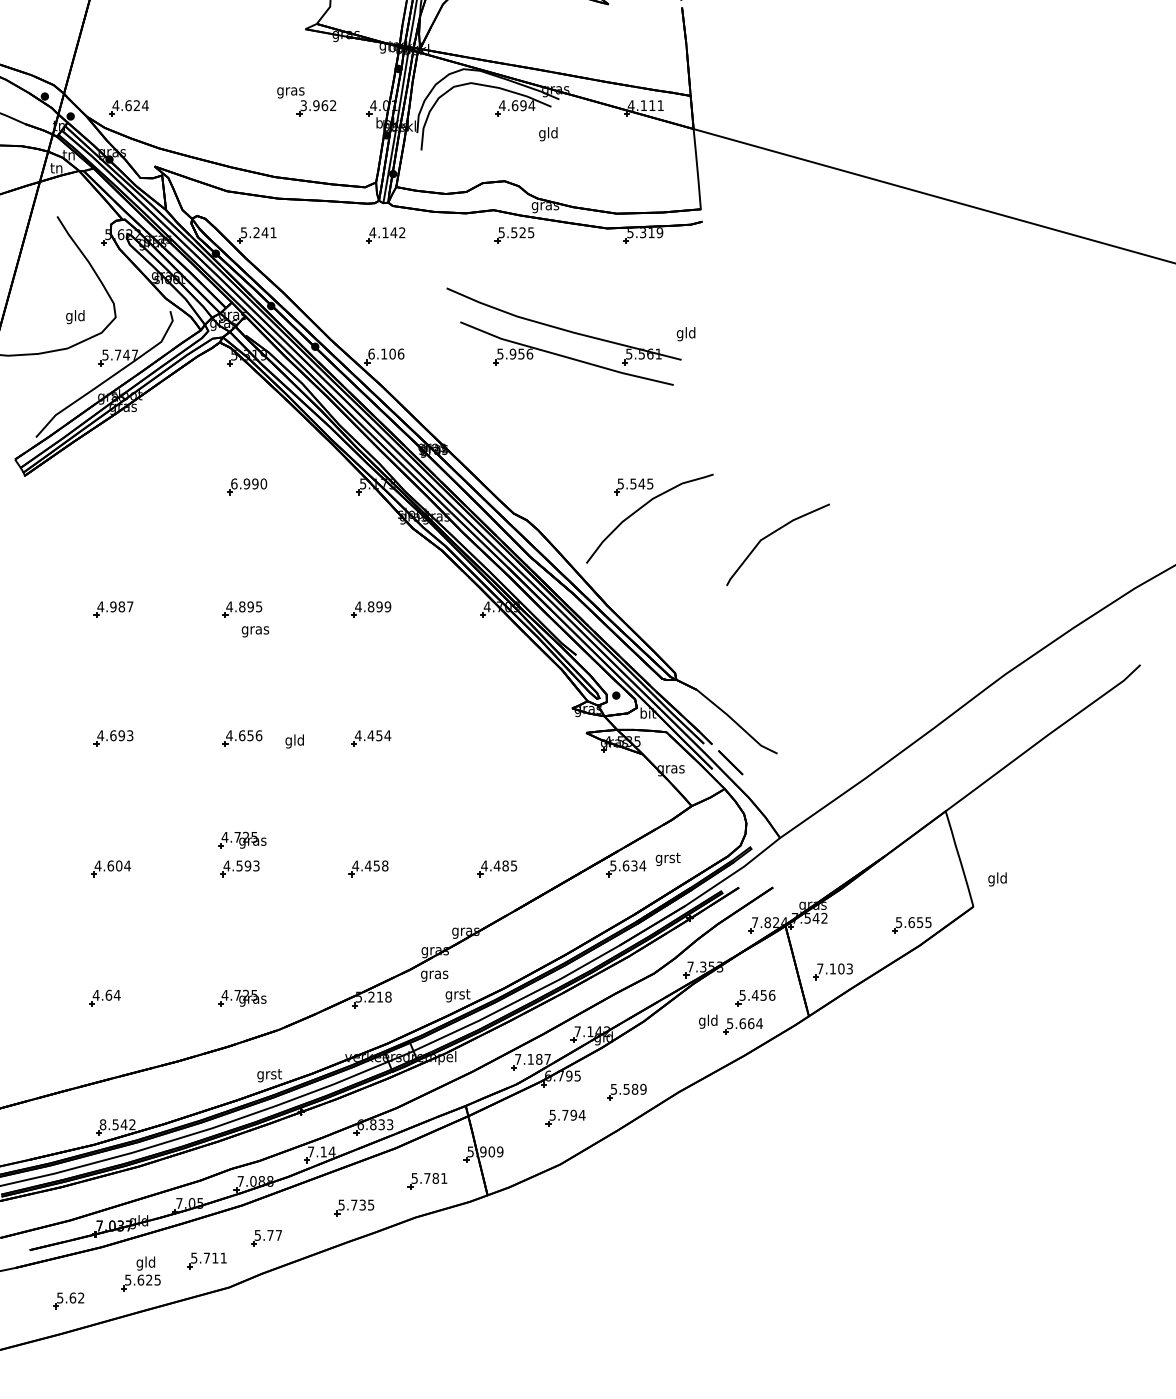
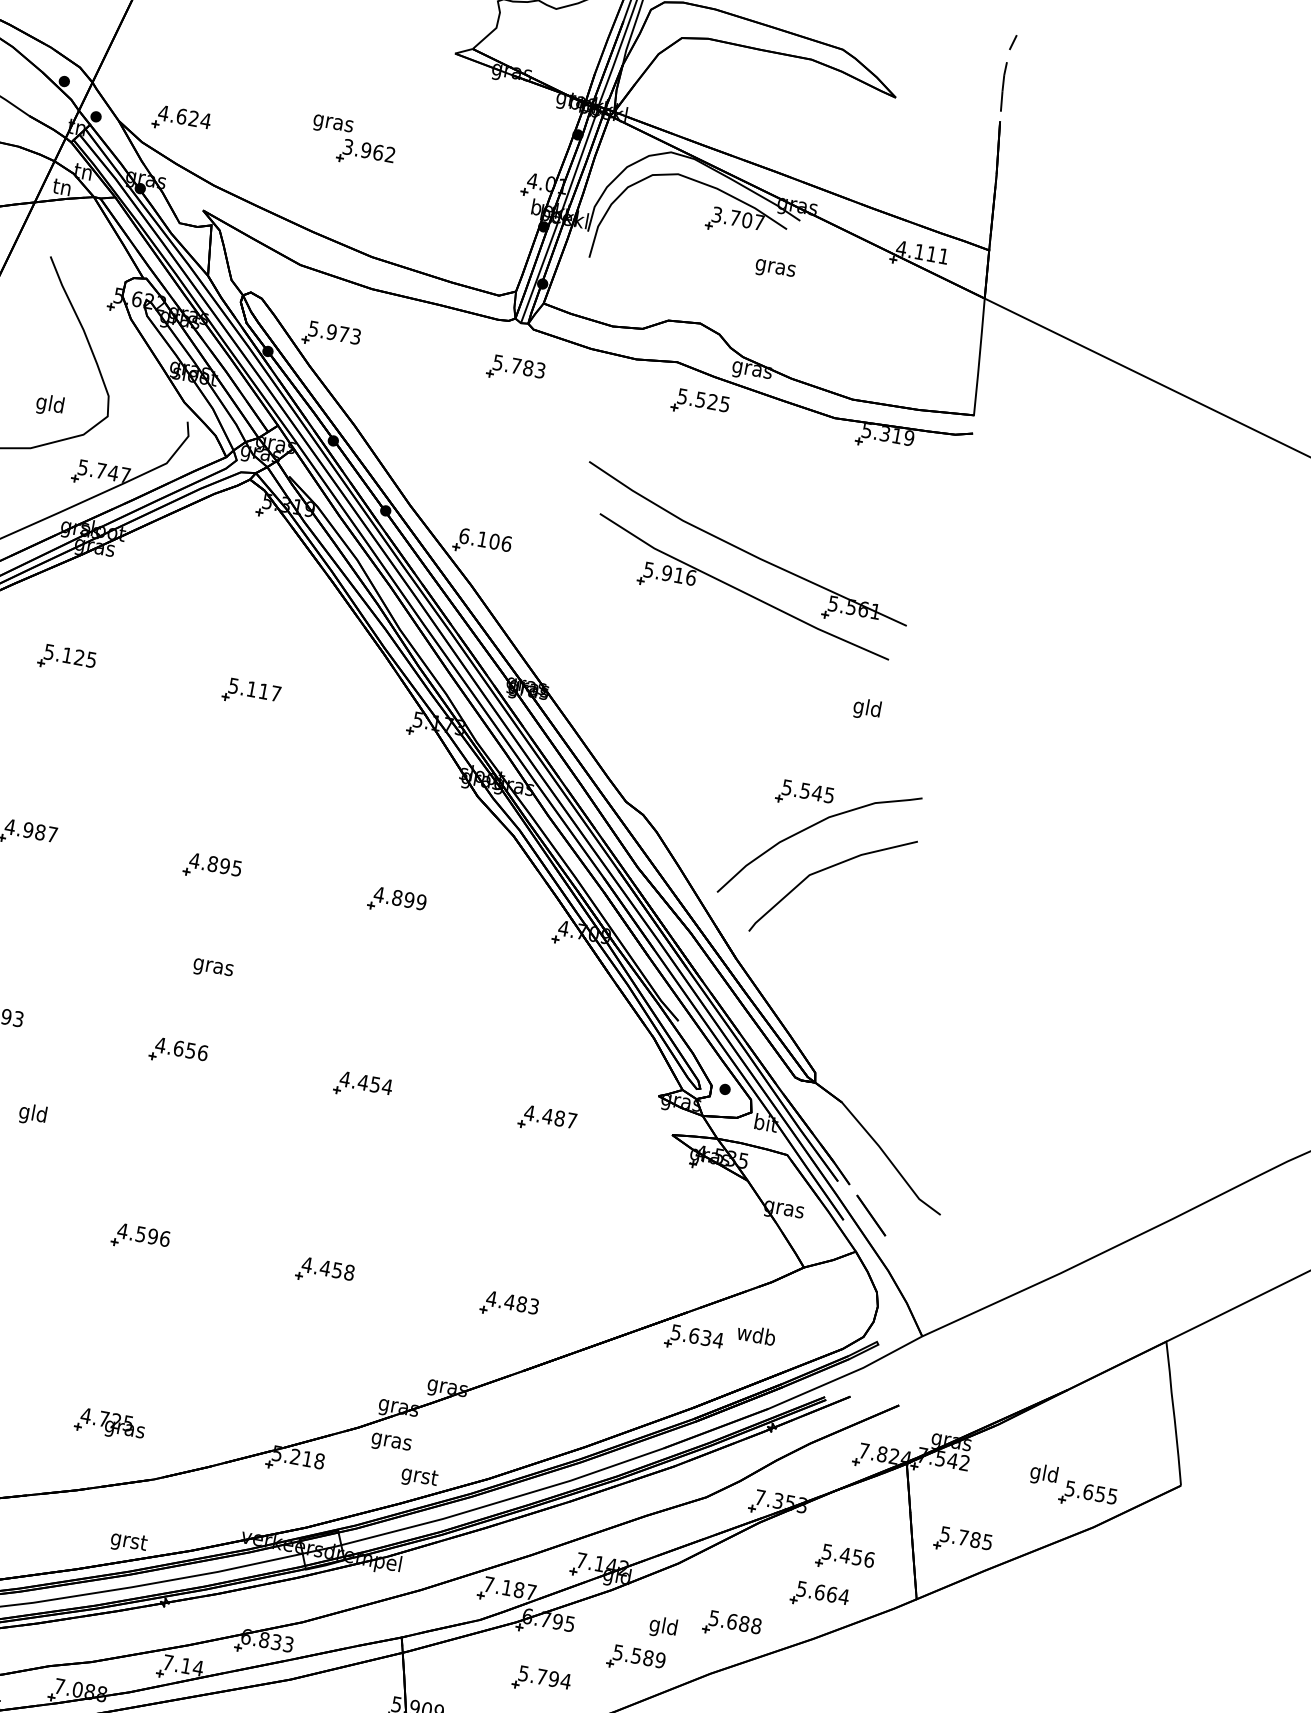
part: (306, 101) -> (353, 141), moved
text: (517, 105) -> (738, 218), 4.694 -> 3.707
text: (548, 134) -> (775, 268), gld -> gras
text: (264, 232) -> (343, 333), 5.241 -> 5.973
text: (387, 232) -> (519, 366), 4.142 -> 5.783
text: (685, 334) -> (866, 709), moved
text: (521, 353) -> (679, 574), 5.956 -> 5.916
text: (249, 483) -> (255, 689), 6.990 -> 5.117
part: (117, 486) -> (65, 658), added
line: (772, 534) -> (827, 869), moved
text: (255, 631) -> (213, 968), moved
part: (499, 738) -> (546, 1120), added
text: (294, 741) -> (32, 1114), moved
part: (242, 839) -> (152, 1197), removed
text: (667, 858) -> (755, 1336), grst -> wdb
text: (256, 865) -> (165, 1238), 4.593 -> 4.596
text: (514, 865) -> (534, 1305), 4.485 -> 4.483
text: (997, 879) -> (1043, 1474), moved
text: (834, 968) -> (965, 1537), 7.103 -> 5.785
text: (708, 1021) -> (663, 1627), moved
part: (687, 1056) -> (732, 1624), added

